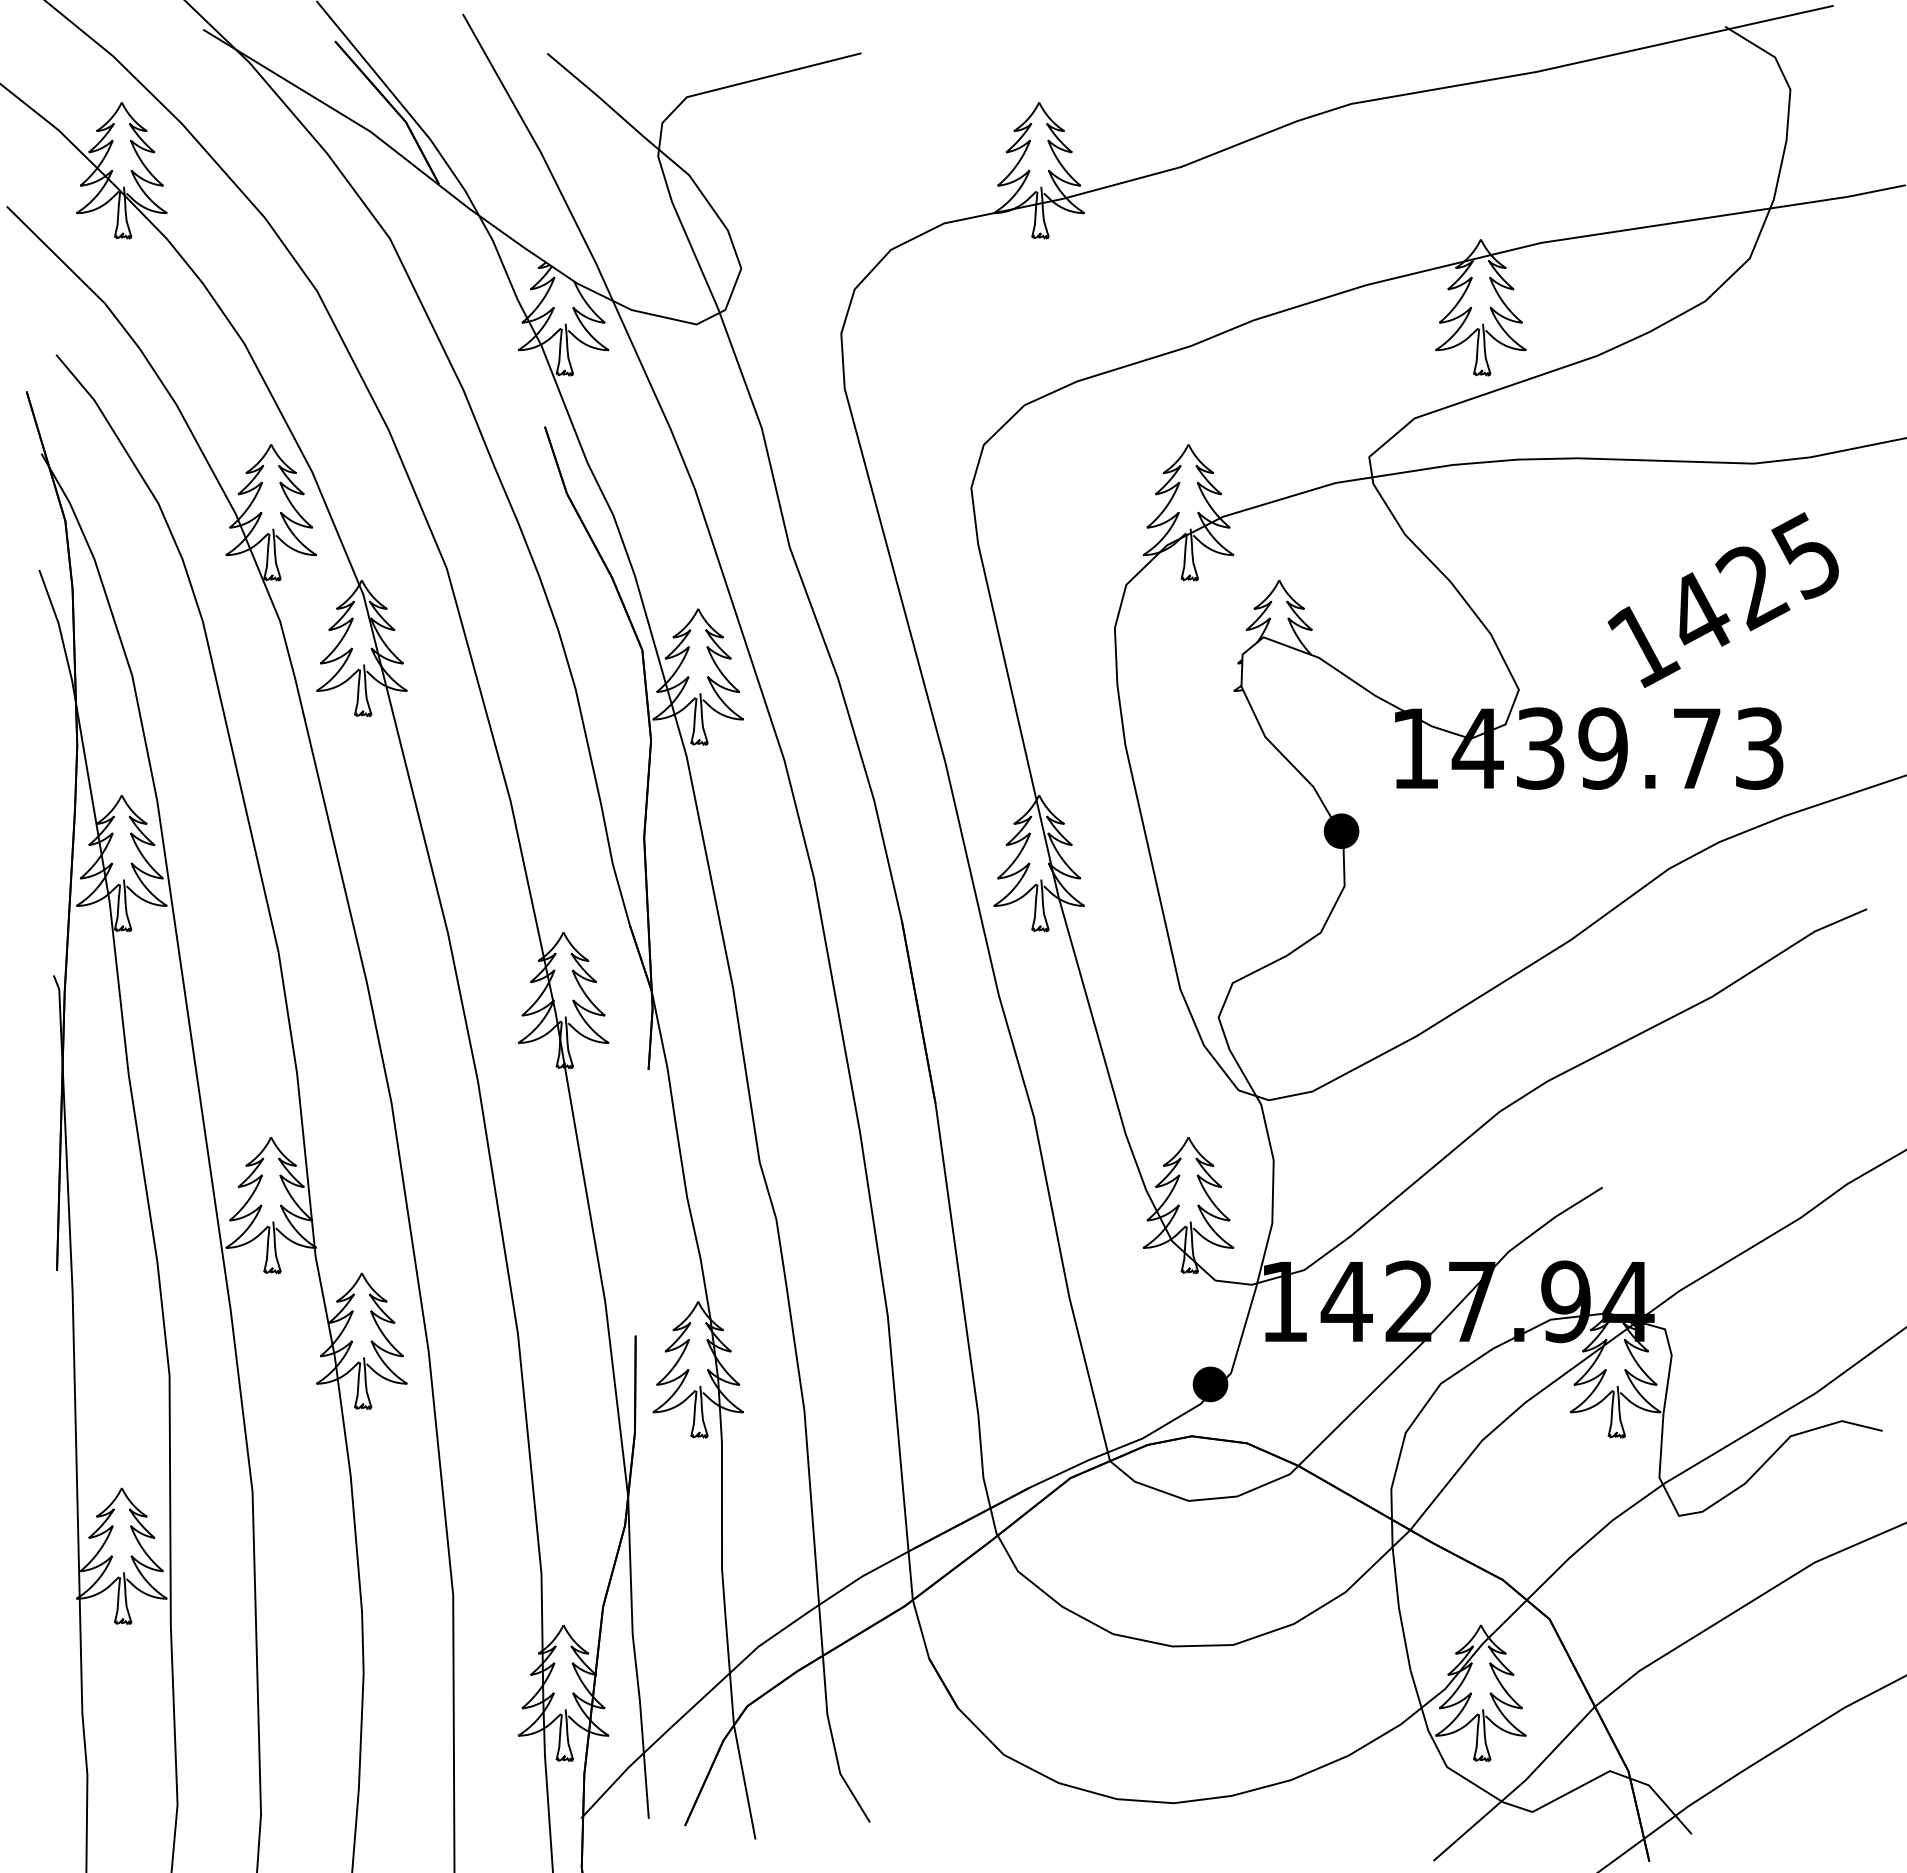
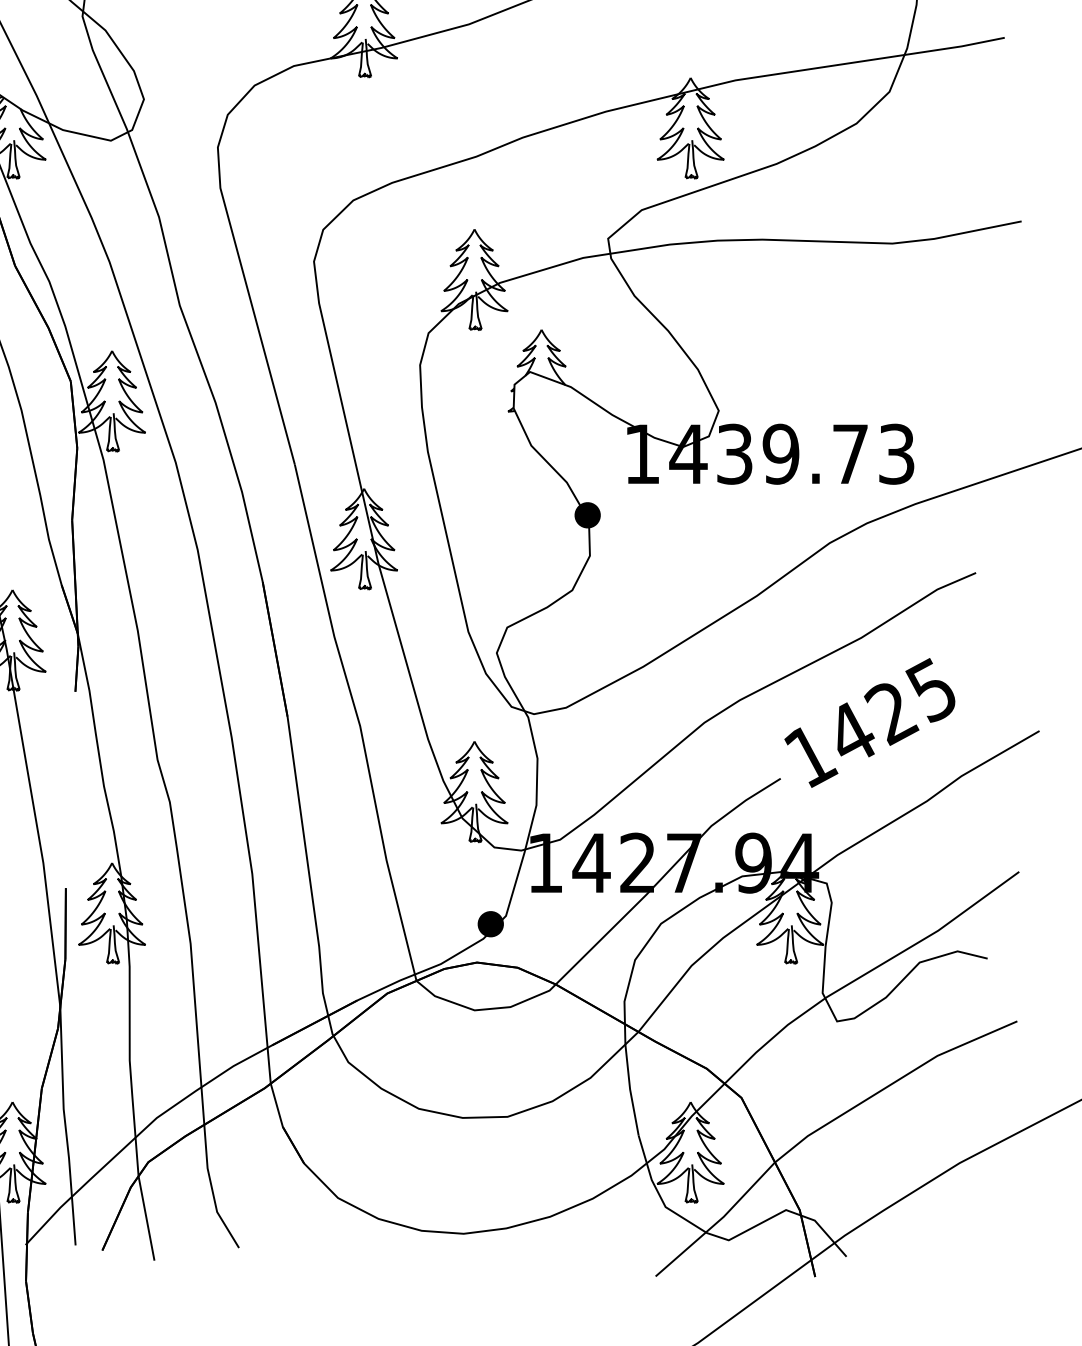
text: (1722, 600) -> (869, 723), moved

